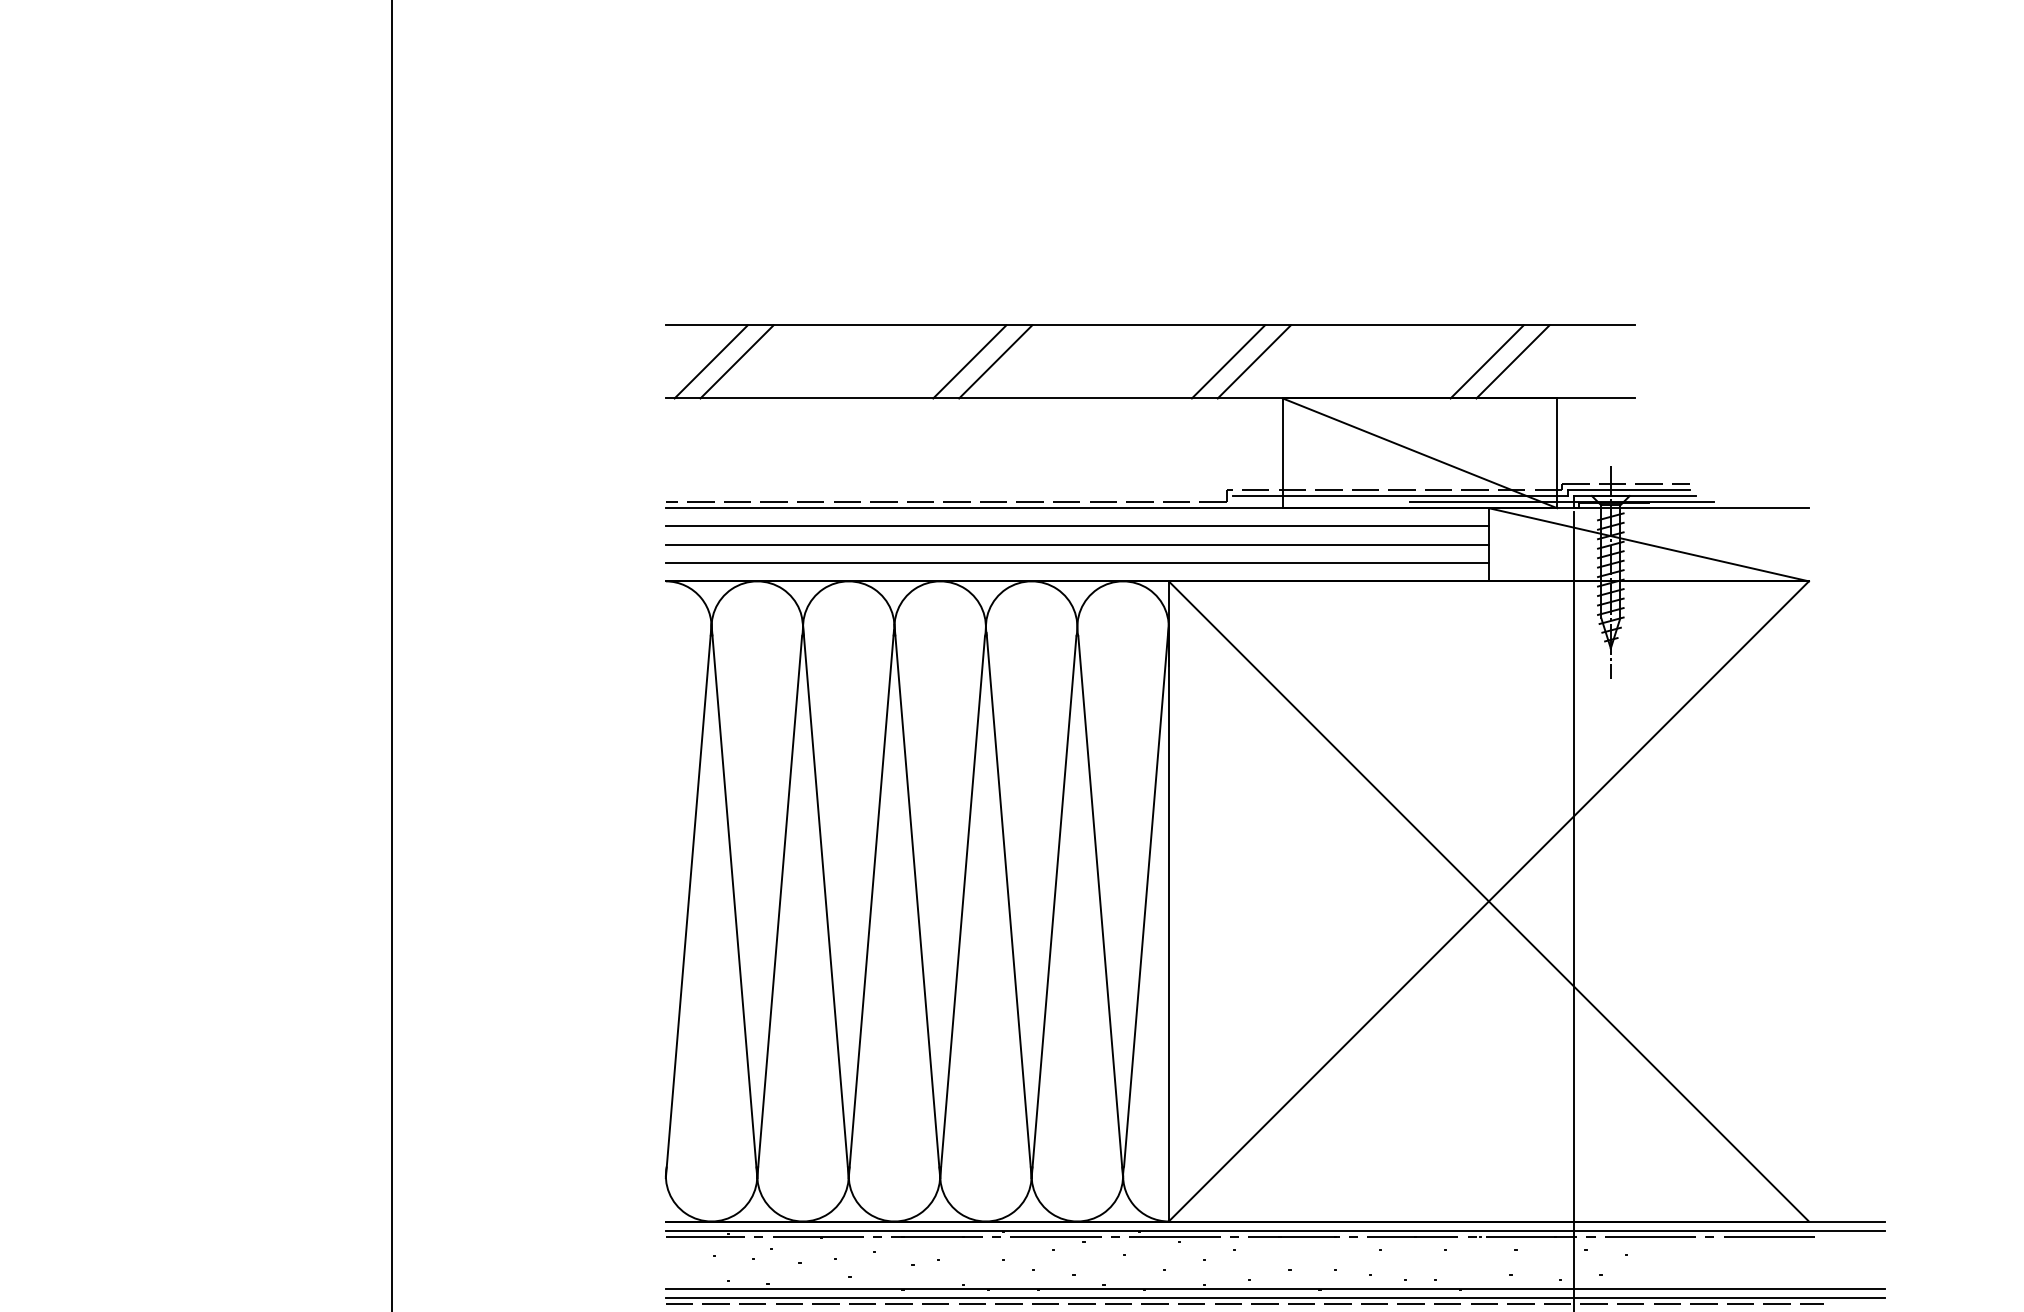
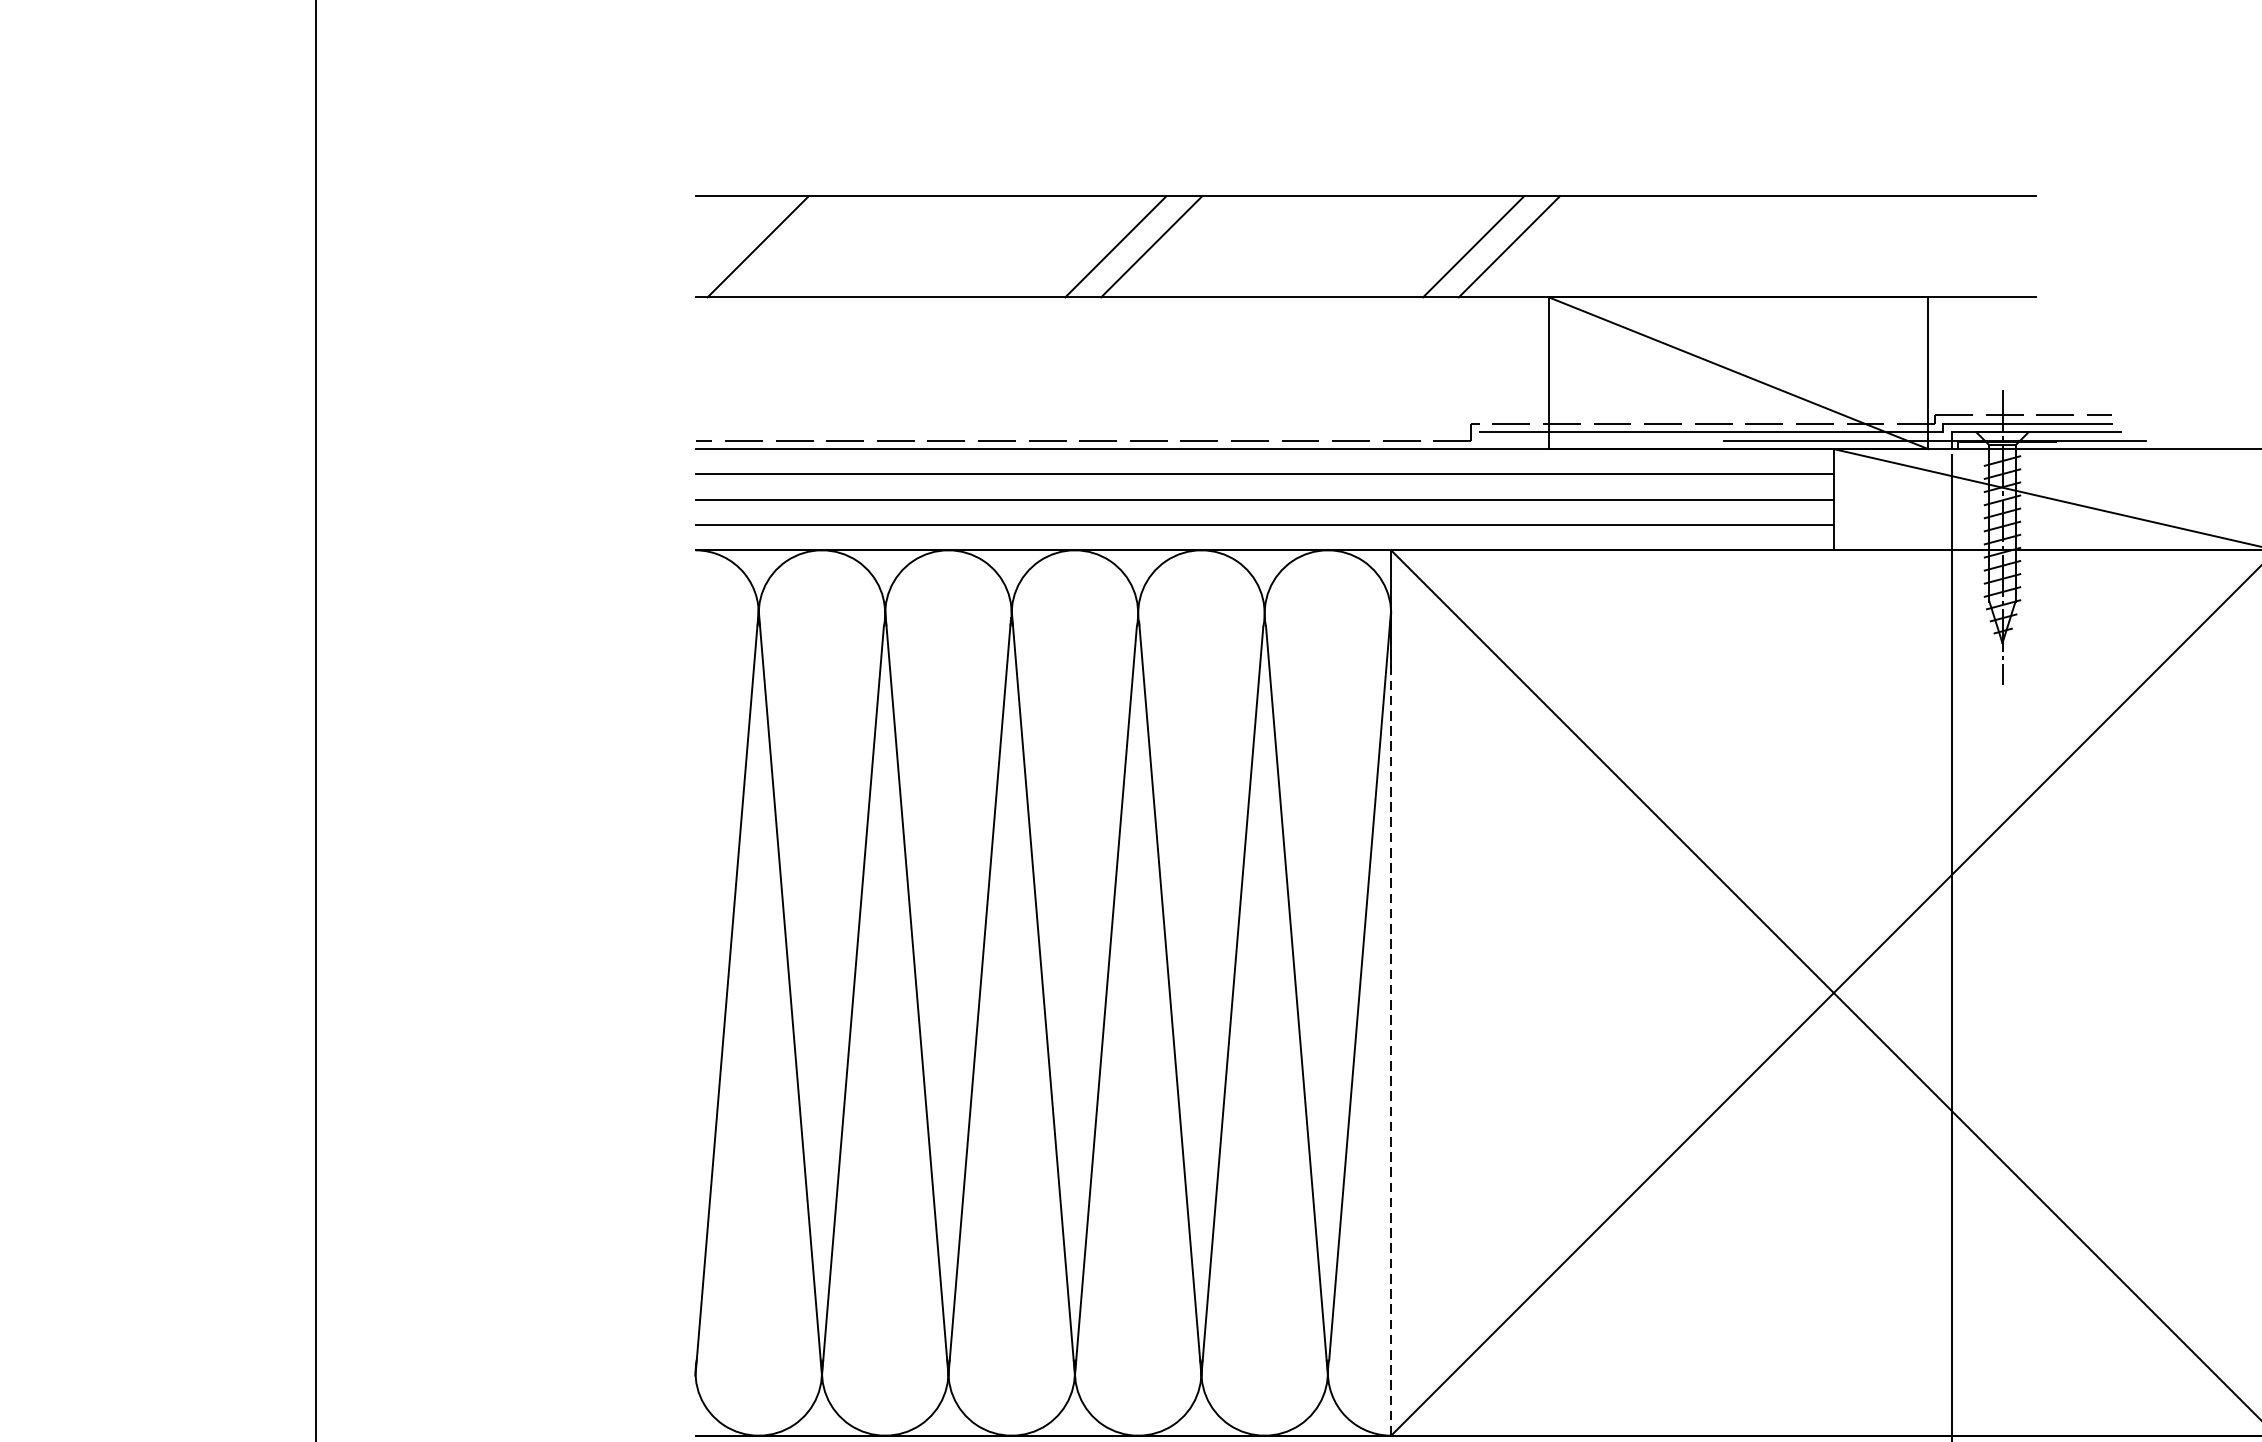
line: (736, 361) -> (793, 246), removed
line: (1486, 361) -> (1830, 246), removed
line: (1512, 361) -> (1866, 246), removed
line: (1168, 923) -> (1390, 1023), solid -> dashed

